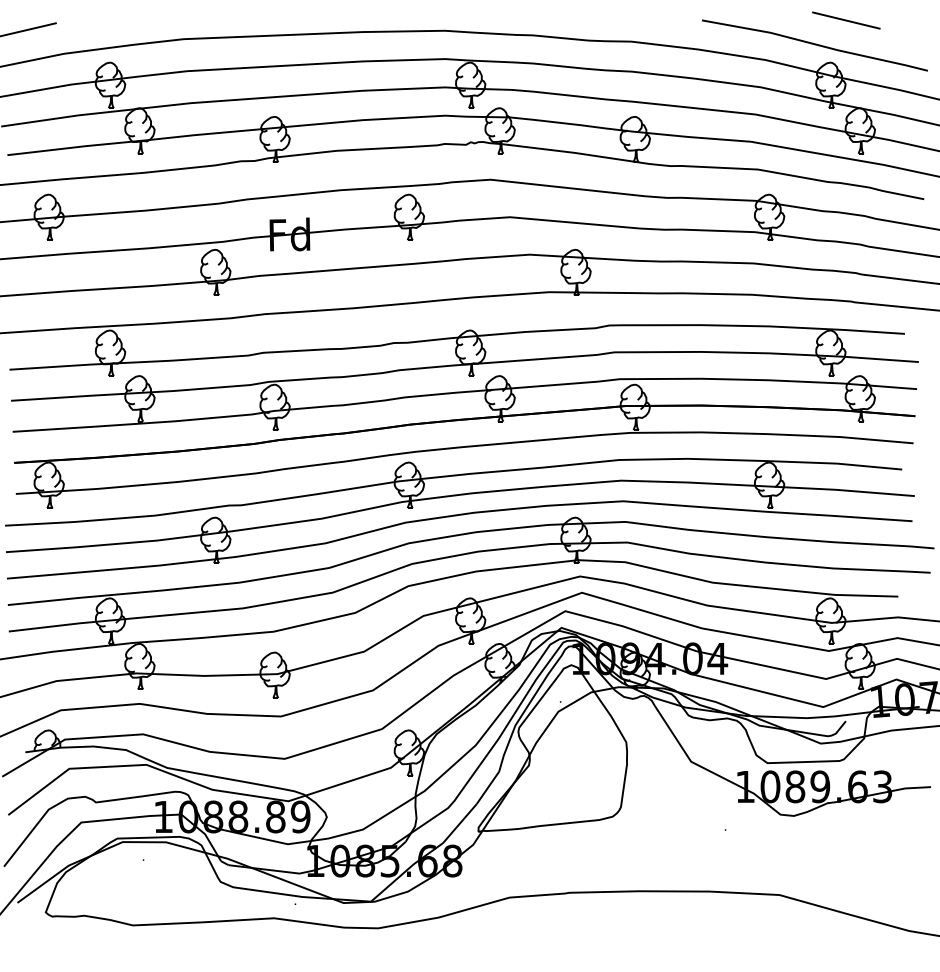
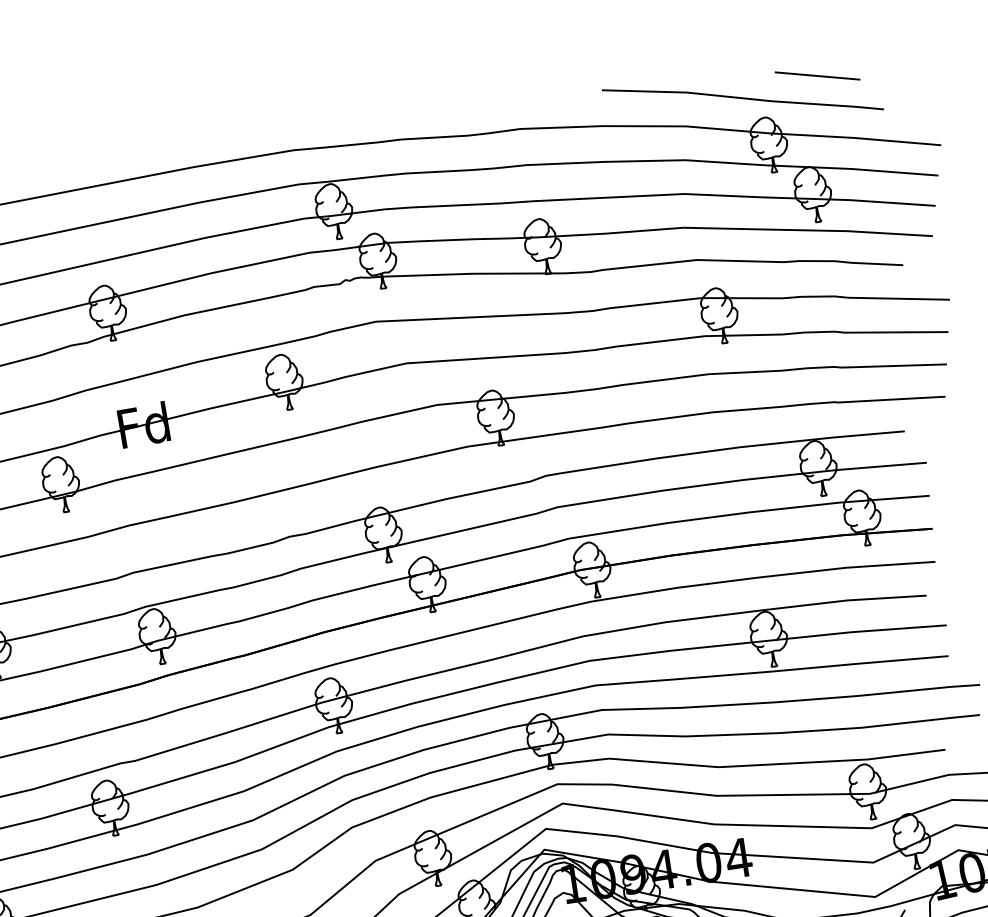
line: (846, 20) -> (817, 75), moved

